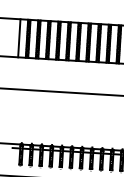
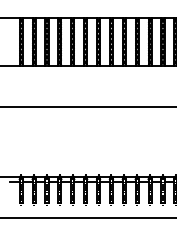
line: (19, 37) -> (9, 41), removed

